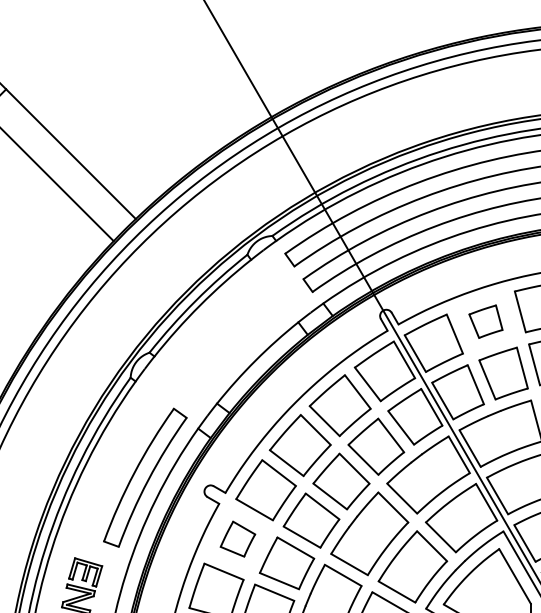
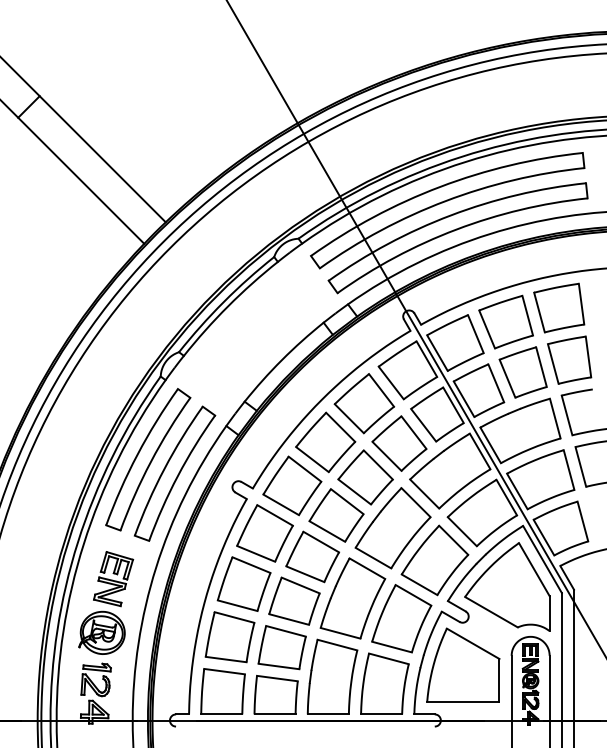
part: (485, 321) -> (505, 321), size x1.67
part: (118, 463) -> (148, 459), added
part: (237, 539) -> (264, 533), size x1.67

